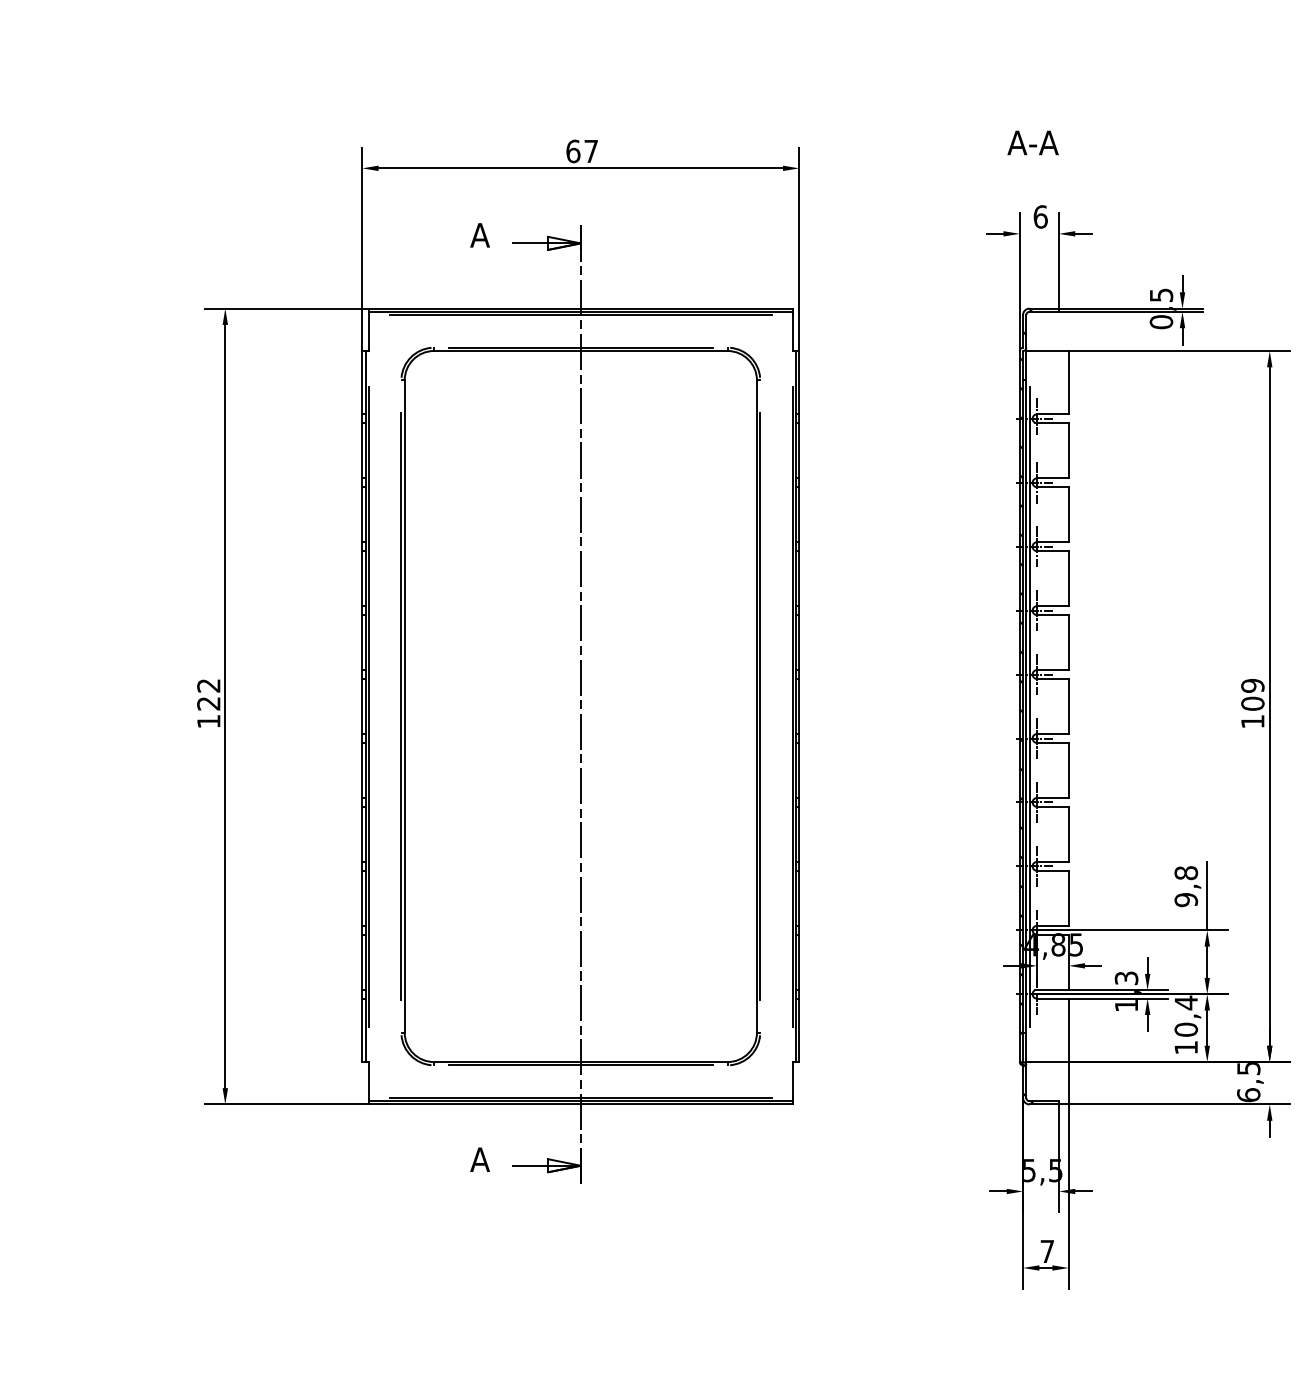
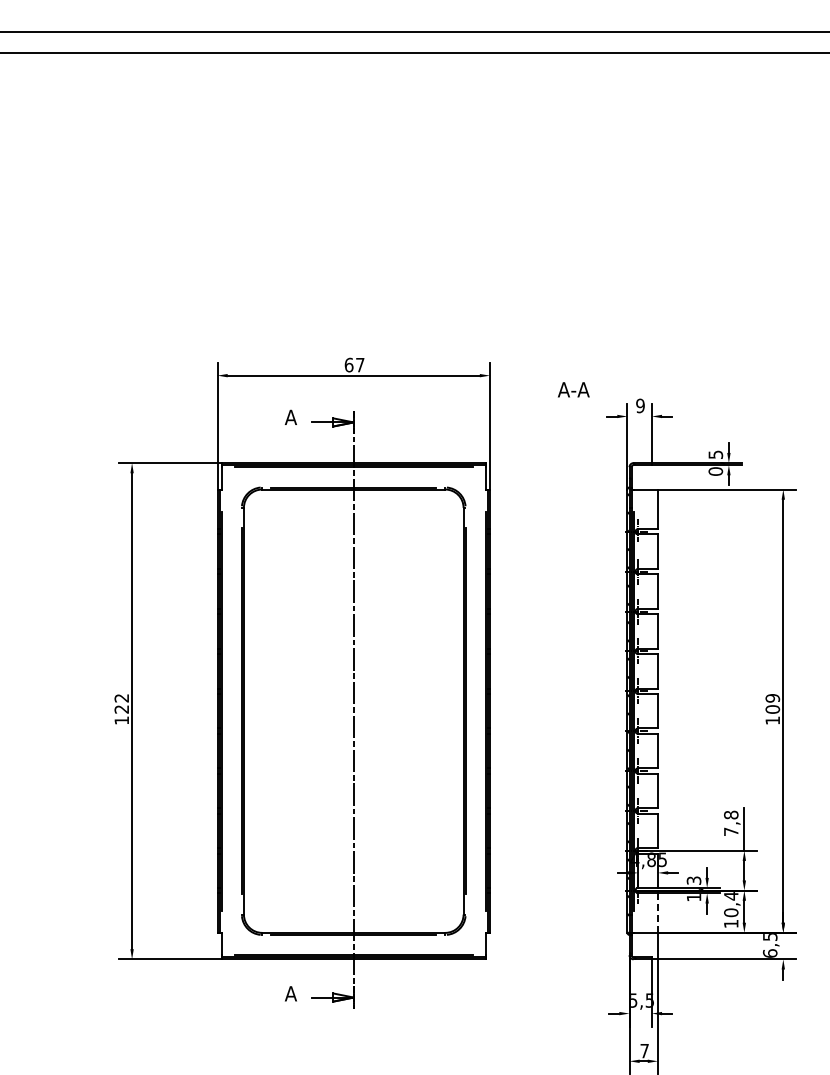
text: (1032, 142) -> (573, 389), moved
text: (1040, 216) -> (640, 405), 6 -> 9
text: (1186, 899) -> (731, 831), 9,8 -> 7,8
line: (1067, 1030) -> (657, 913), solid -> dashed

